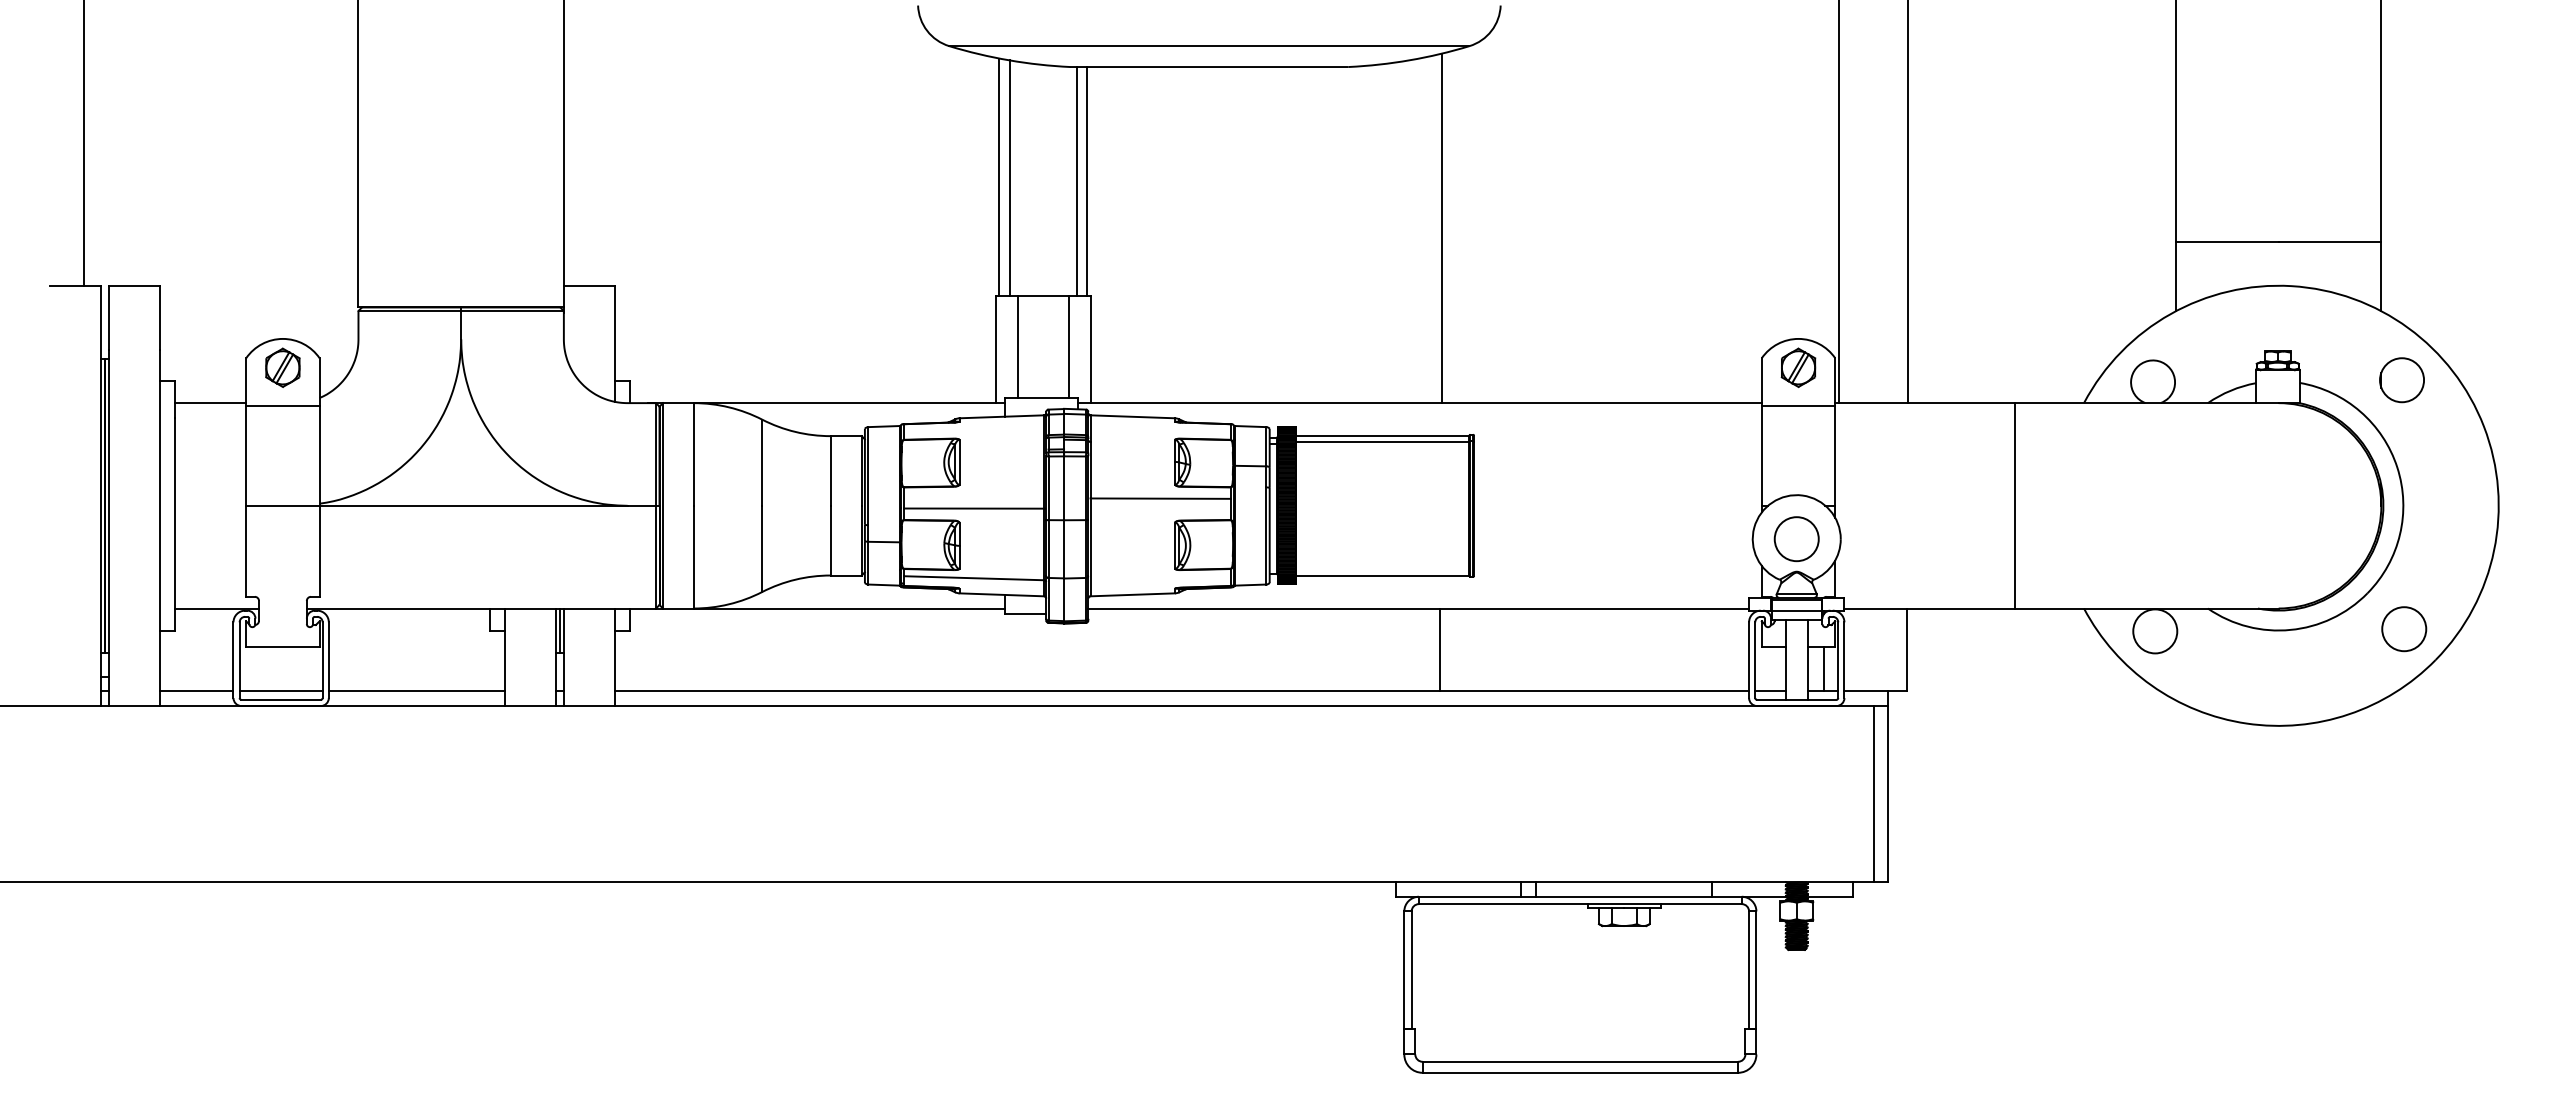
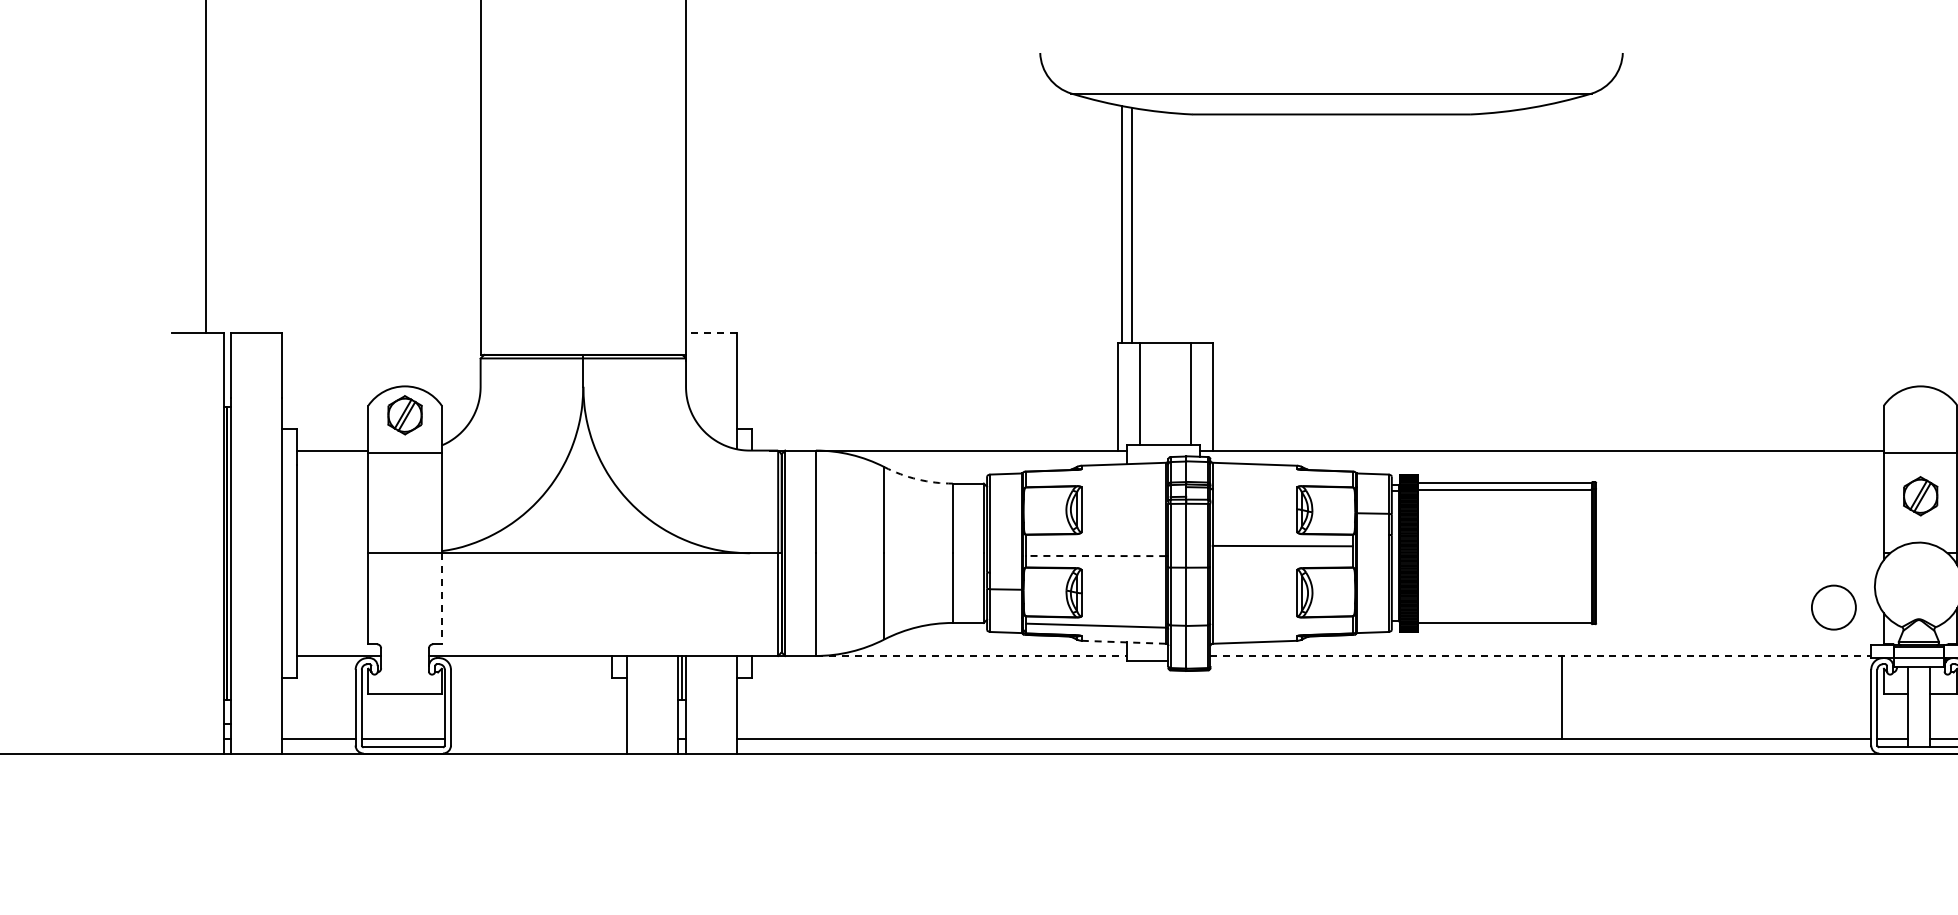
line: (1076, 181) -> (1198, 228), removed
line: (1087, 181) -> (1209, 228), removed
line: (1442, 228) -> (1564, 275), removed
line: (589, 285) -> (711, 332), solid -> dashed
part: (1798, 367) -> (1920, 495), moved
arc: (795, 431) -> (917, 478), solid -> dashed
line: (974, 508) -> (1096, 555), solid -> dashed
circle: (1796, 539) -> (1833, 607), moved
line: (319, 551) -> (441, 598), solid -> dashed
line: (1002, 594) -> (1124, 641), solid -> dashed
line: (849, 608) -> (971, 655), solid -> dashed
line: (1419, 608) -> (1541, 655), solid -> dashed
line: (1823, 669) -> (1945, 716), removed
line: (416, 691) -> (538, 738), removed

